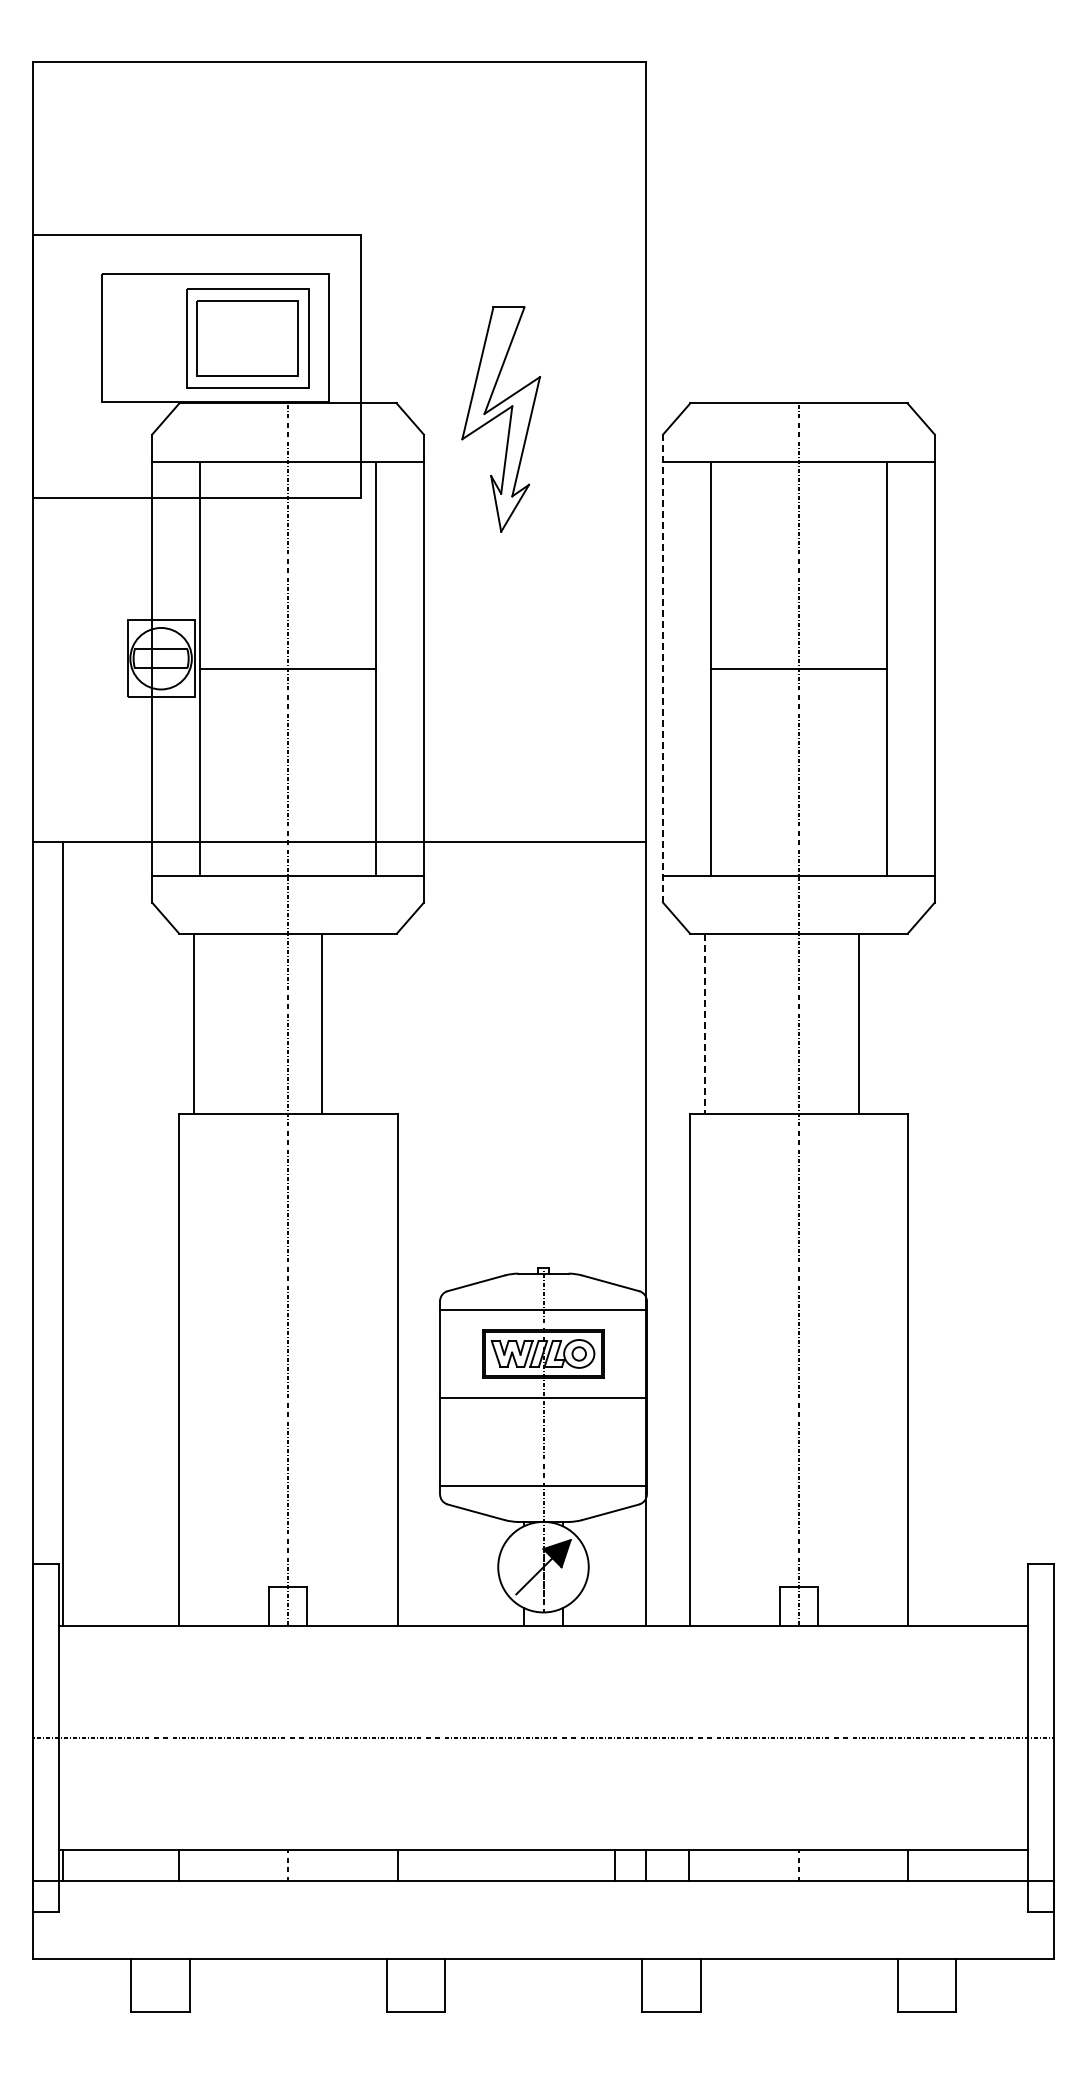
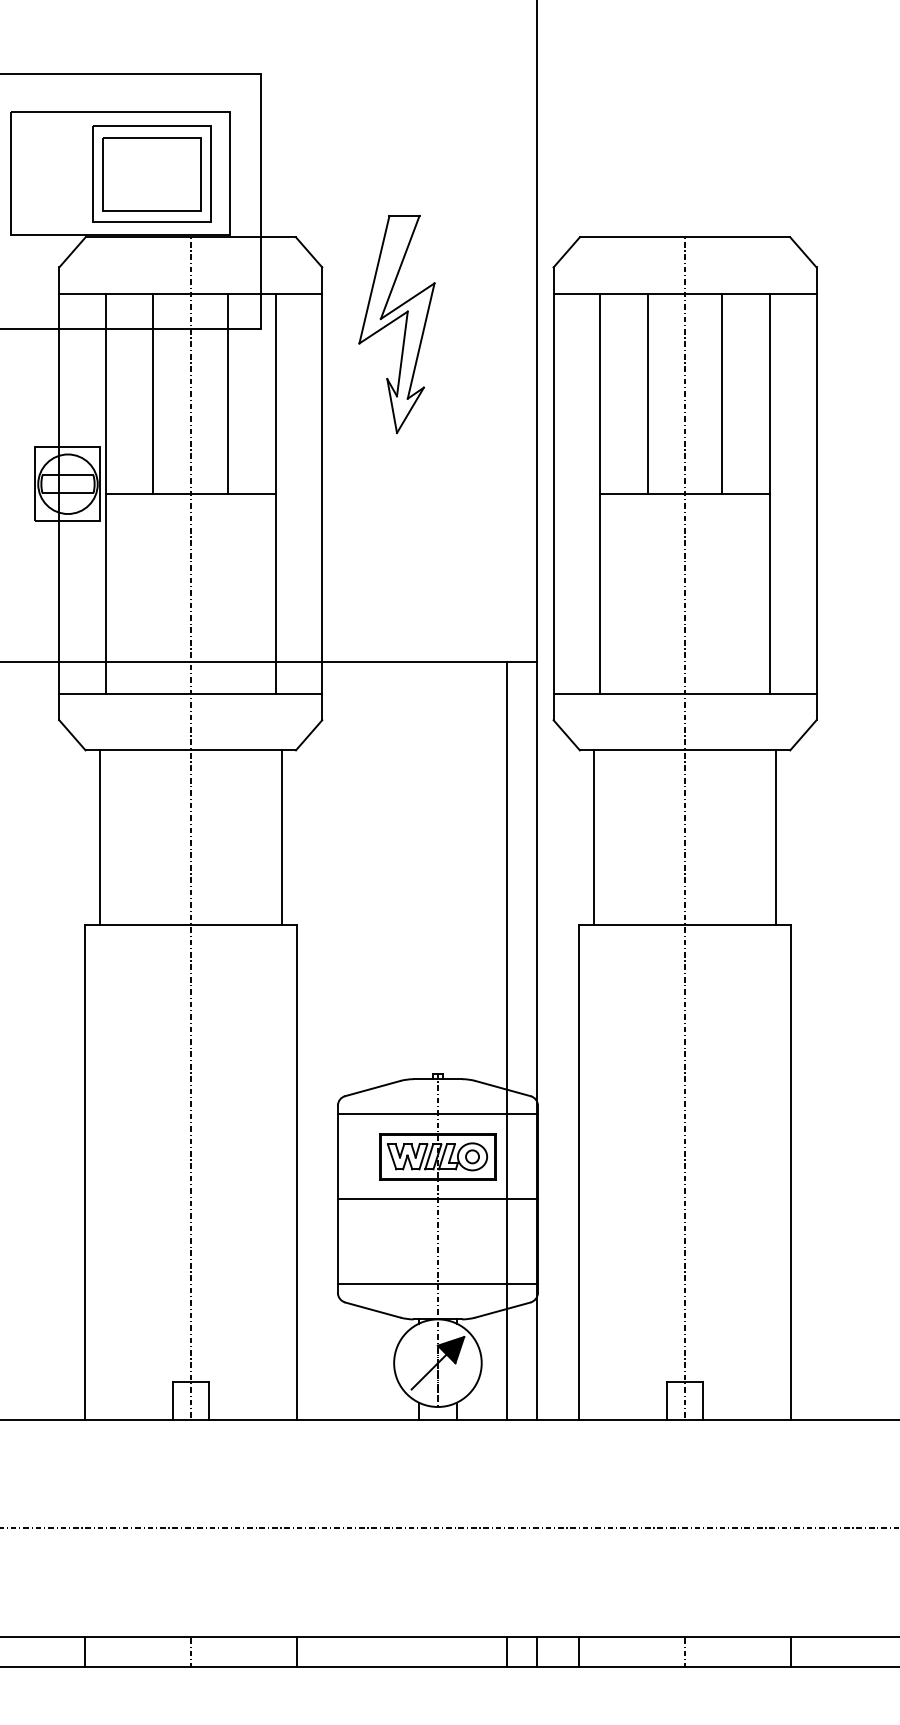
part: (501, 419) -> (397, 324), moved
line: (249, 564) -> (153, 393), added
line: (326, 564) -> (227, 393), added
line: (760, 564) -> (647, 393), added
line: (837, 564) -> (722, 393), added
line: (663, 668) -> (554, 493), dashed -> solid
line: (322, 1023) -> (282, 837), moved
line: (858, 1023) -> (775, 837), moved
line: (705, 1024) -> (594, 838), dashed -> solid
line: (615, 1234) -> (507, 1041), added

